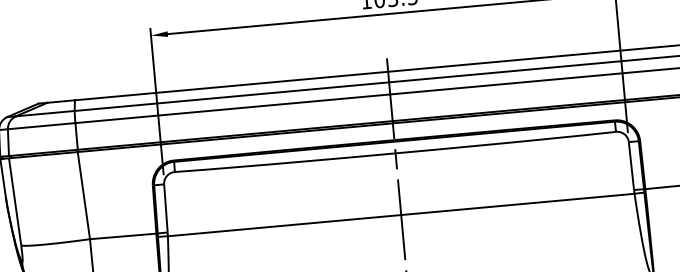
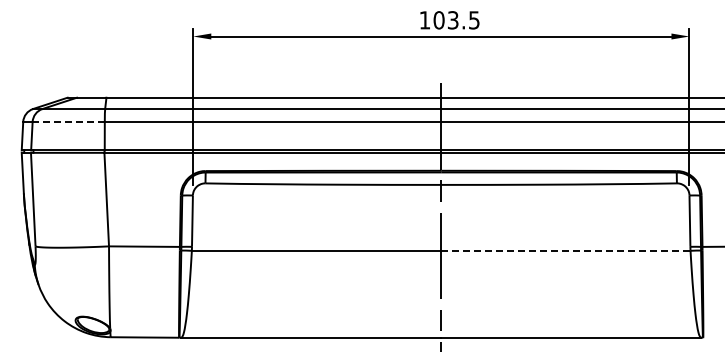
line: (41, 125) -> (68, 121), solid -> dashed
line: (517, 204) -> (565, 250), solid -> dashed

